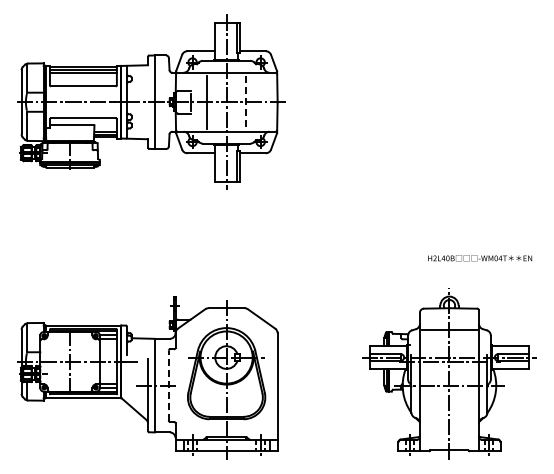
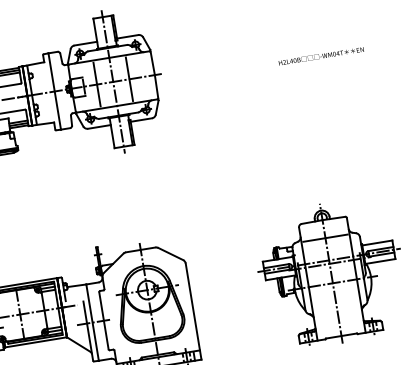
line: (246, 102) -> (129, 79), dashed -> solid
text: (480, 258) -> (321, 56), moved
line: (168, 385) -> (103, 320), dashed -> solid

